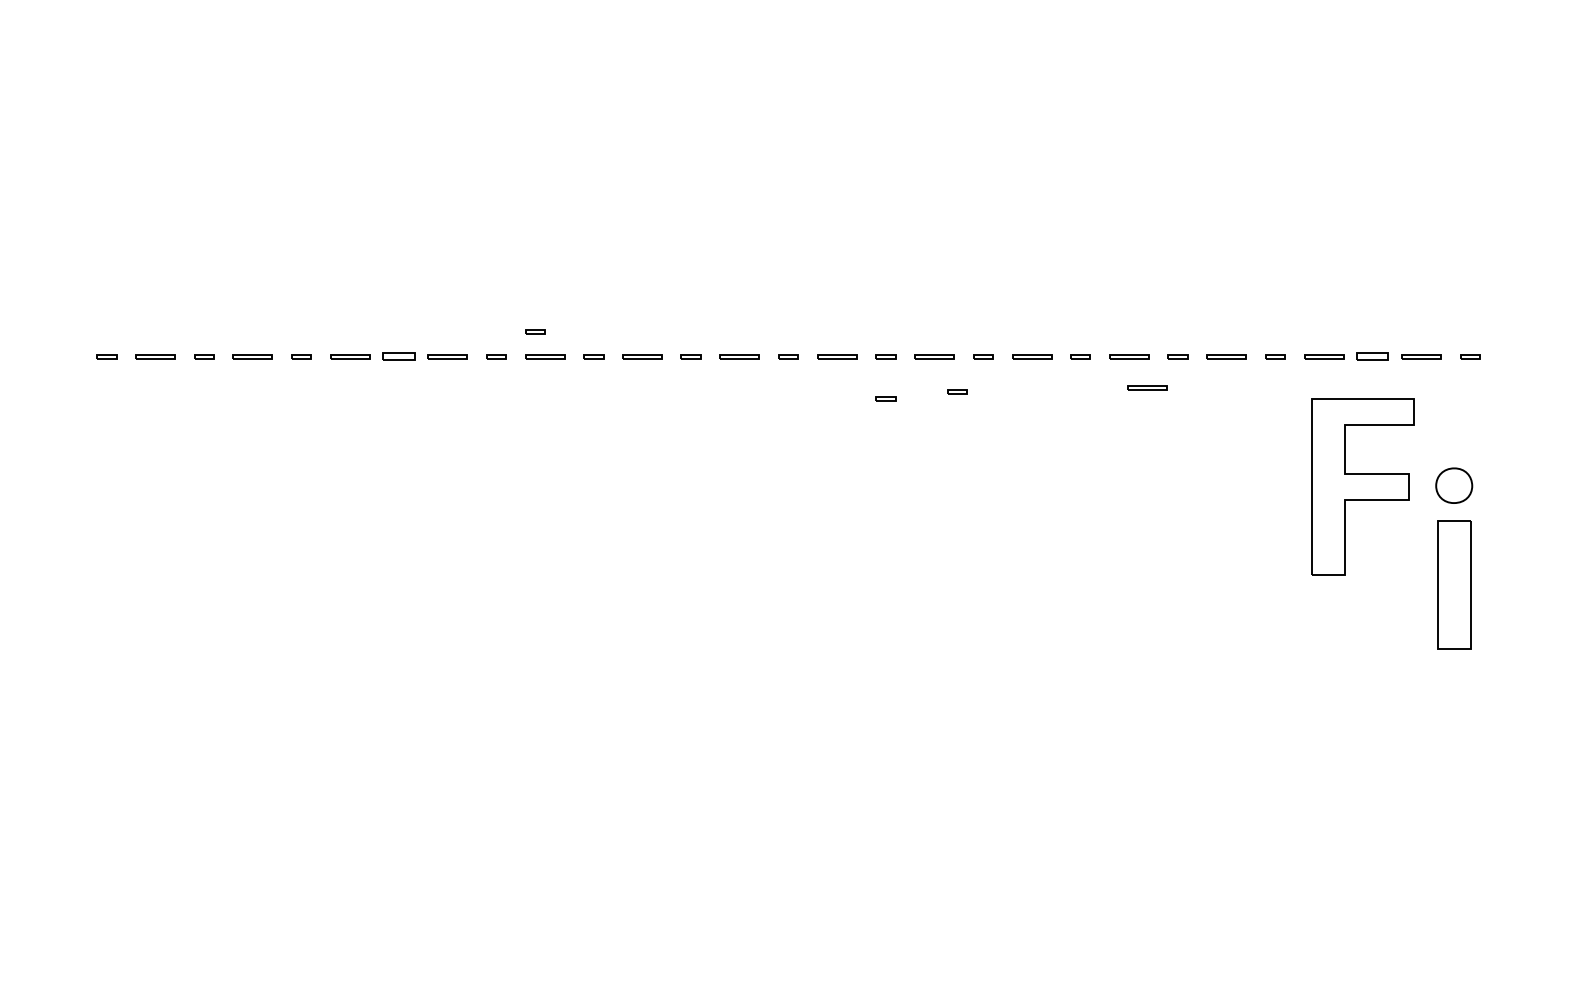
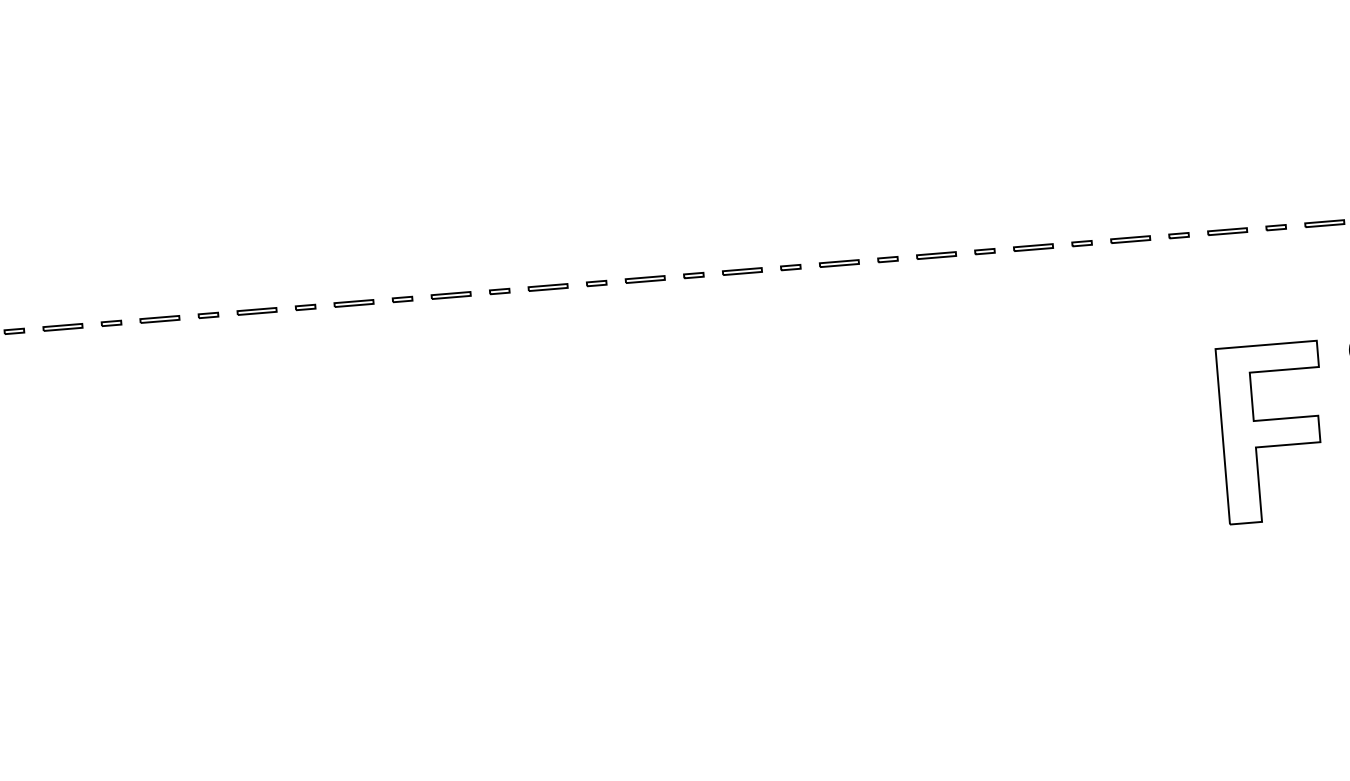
part: (535, 331) -> (439, 271), removed
part: (398, 356) -> (305, 307), size x0.62
part: (1372, 356) -> (1275, 227), size x0.62
part: (1147, 387) -> (1054, 276), removed
part: (957, 391) -> (865, 296), removed
part: (885, 398) -> (793, 309), removed
part: (1362, 486) -> (1272, 432), moved

